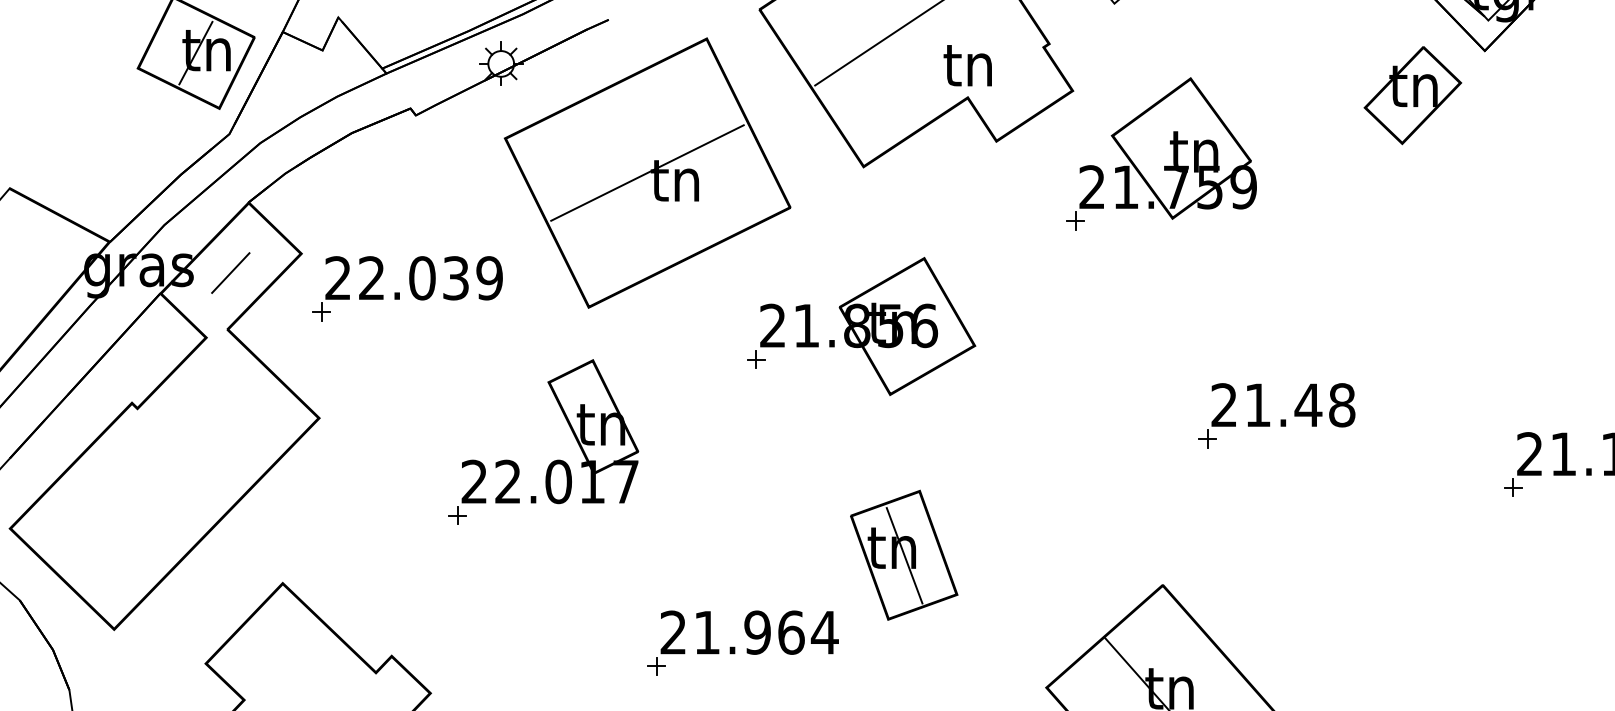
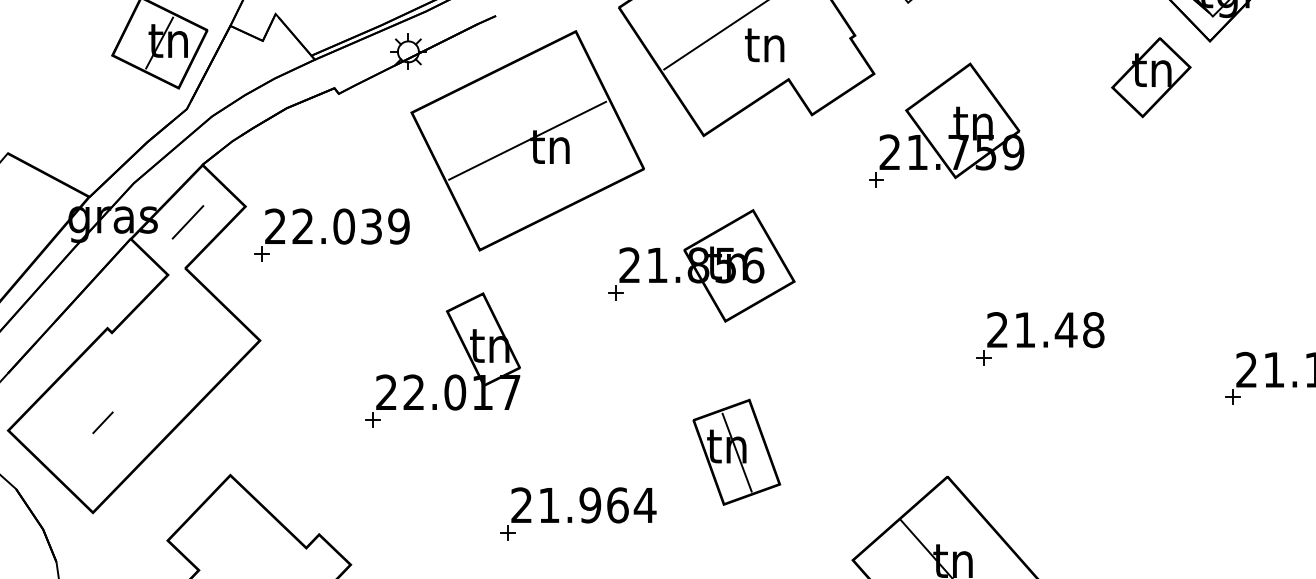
text: (967, 65) -> (764, 45), moved
line: (125, 518) -> (102, 422), added
part: (743, 642) -> (578, 513), moved

